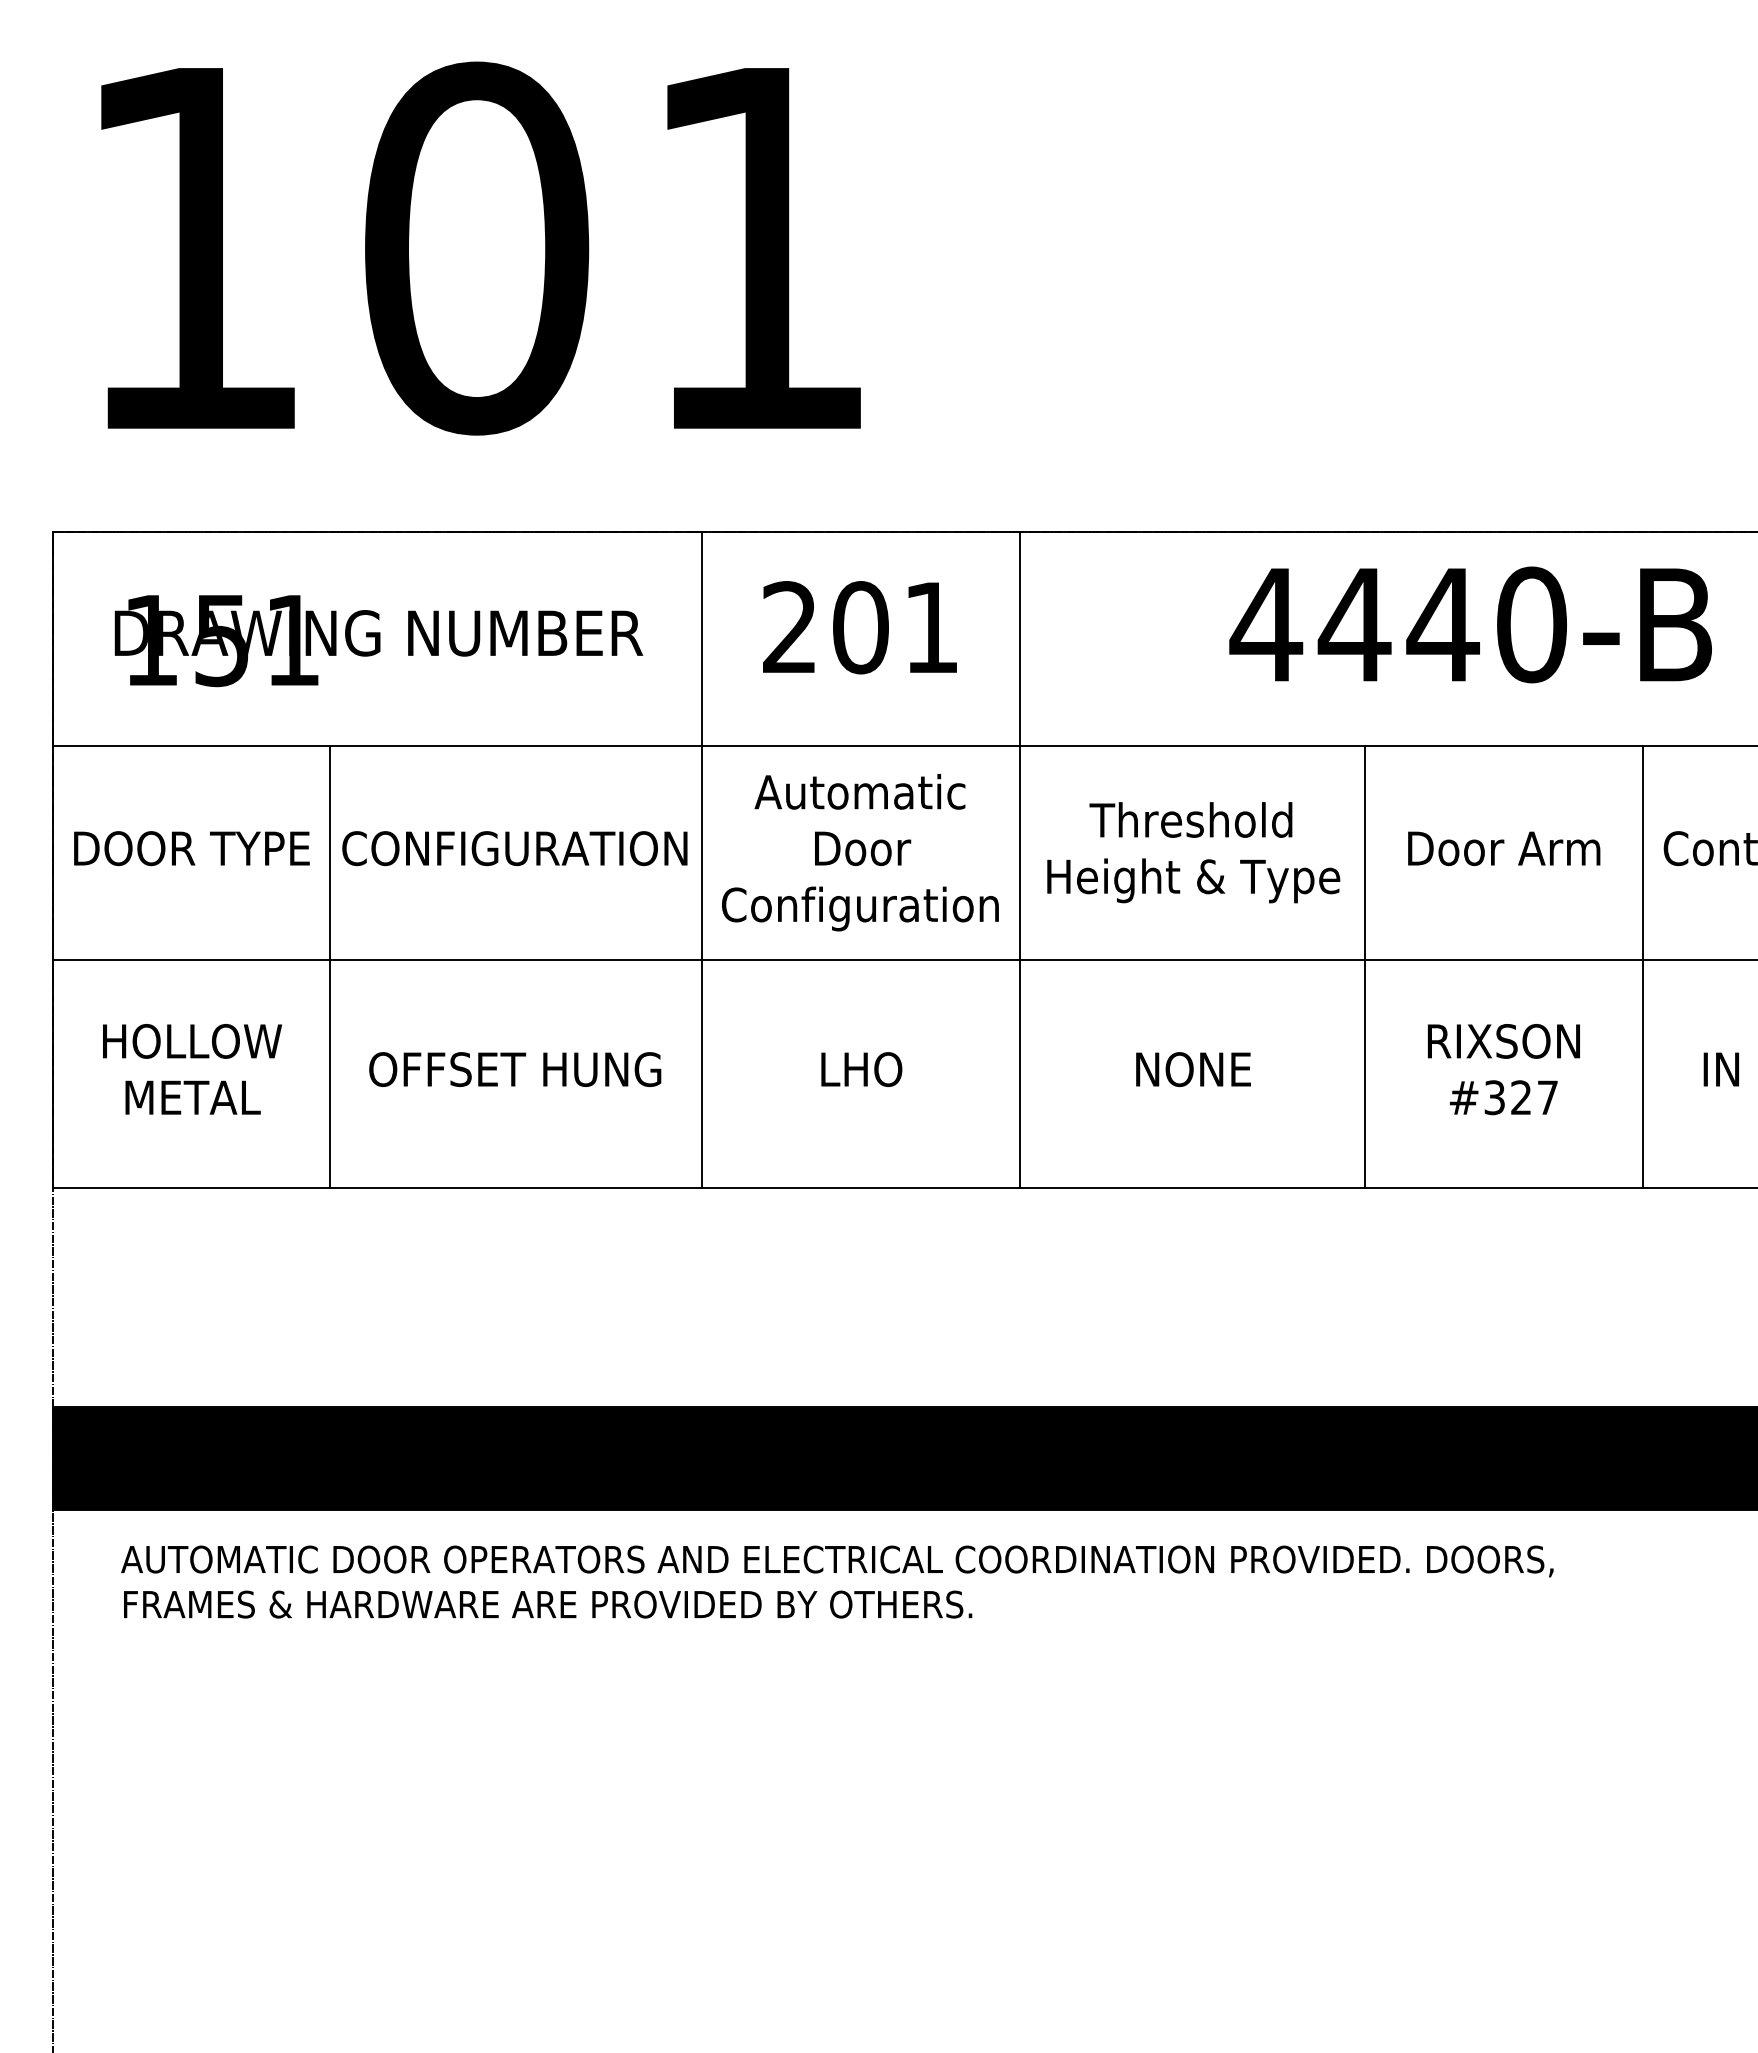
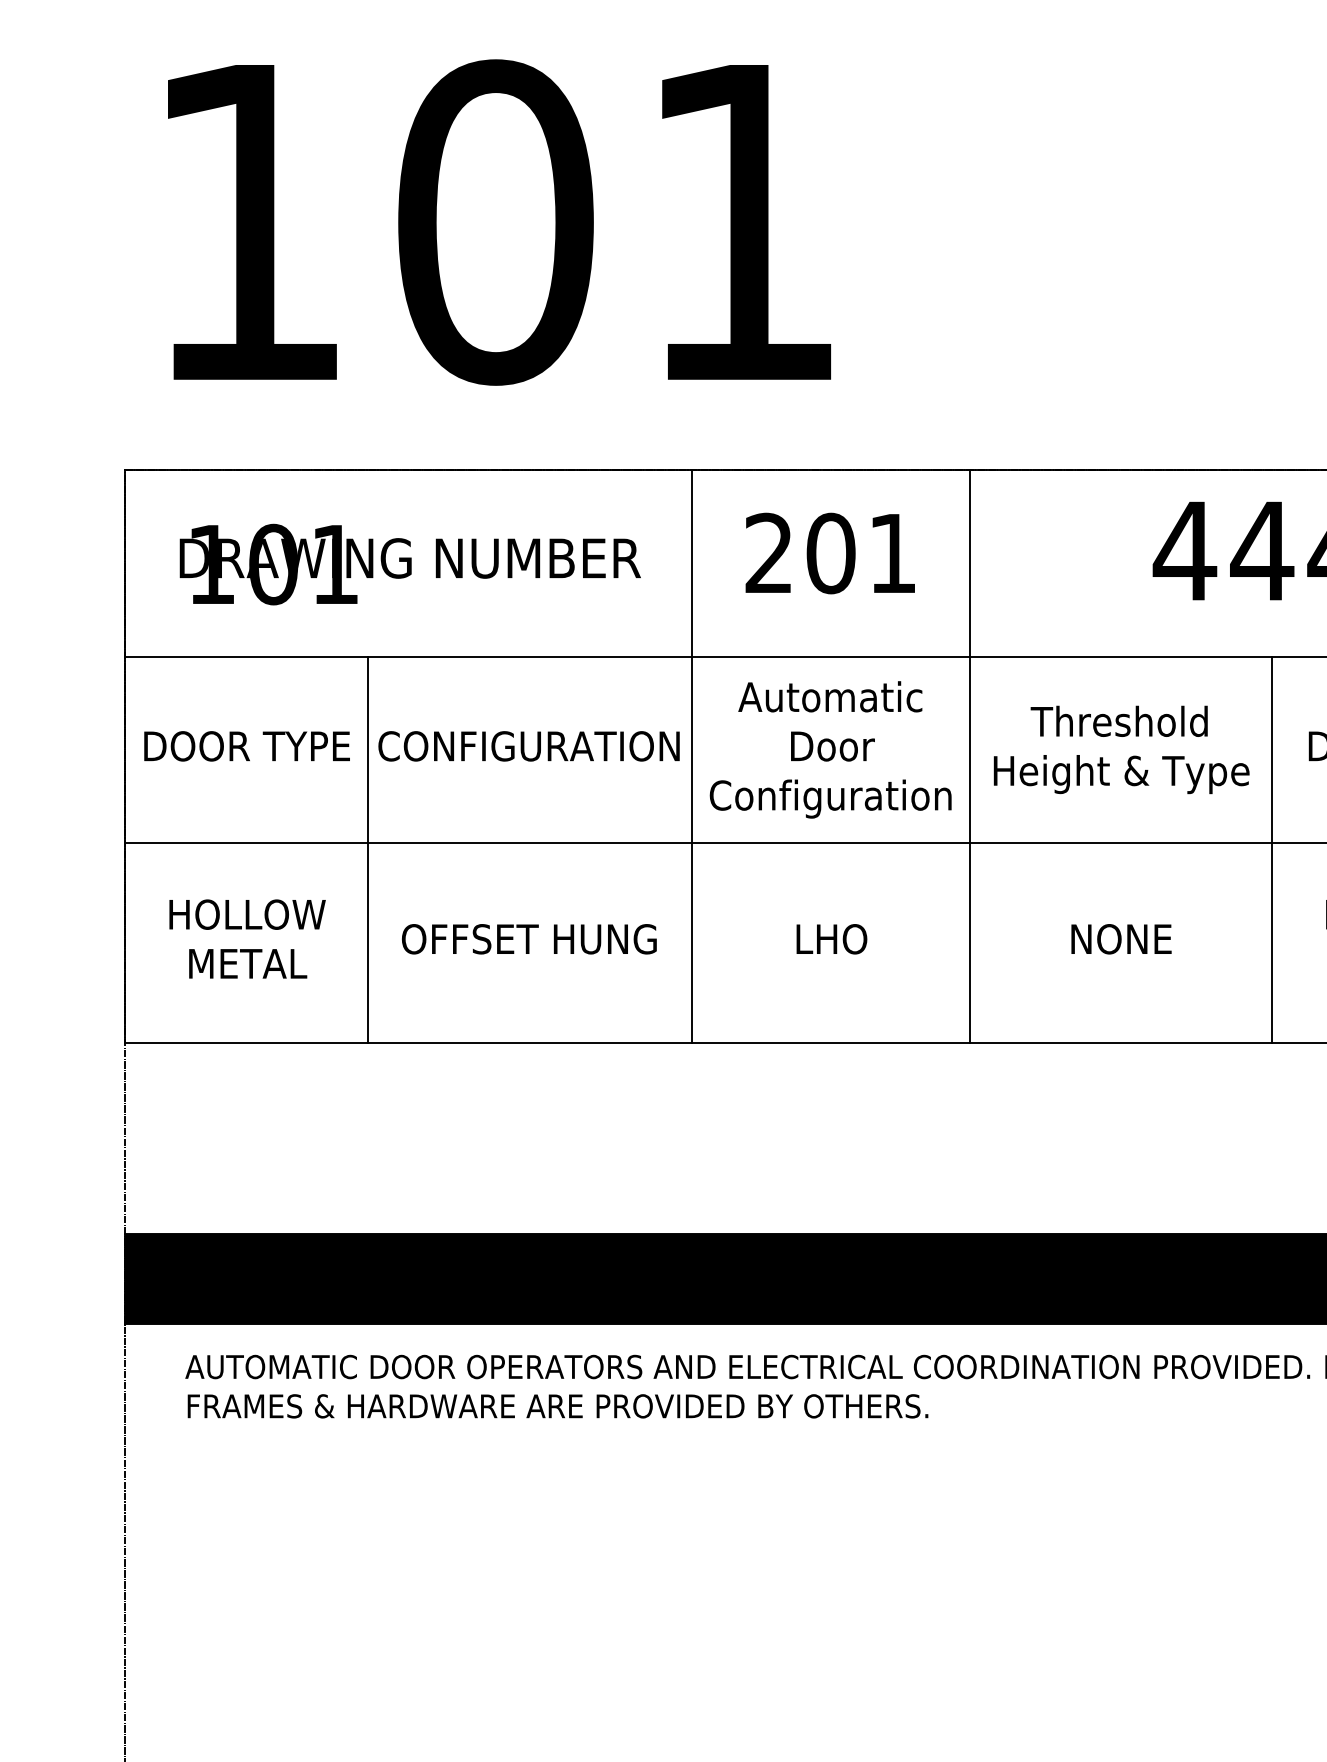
text: (222, 640) -> (273, 564), 151 -> 101

